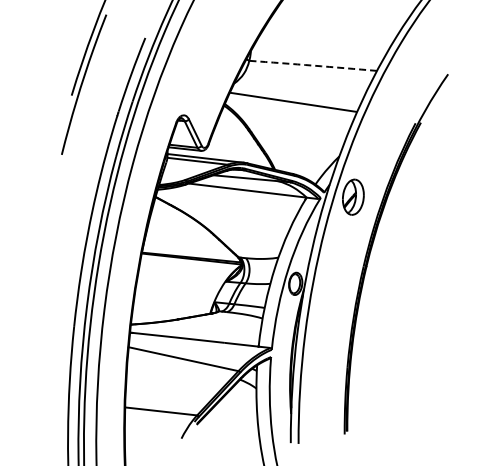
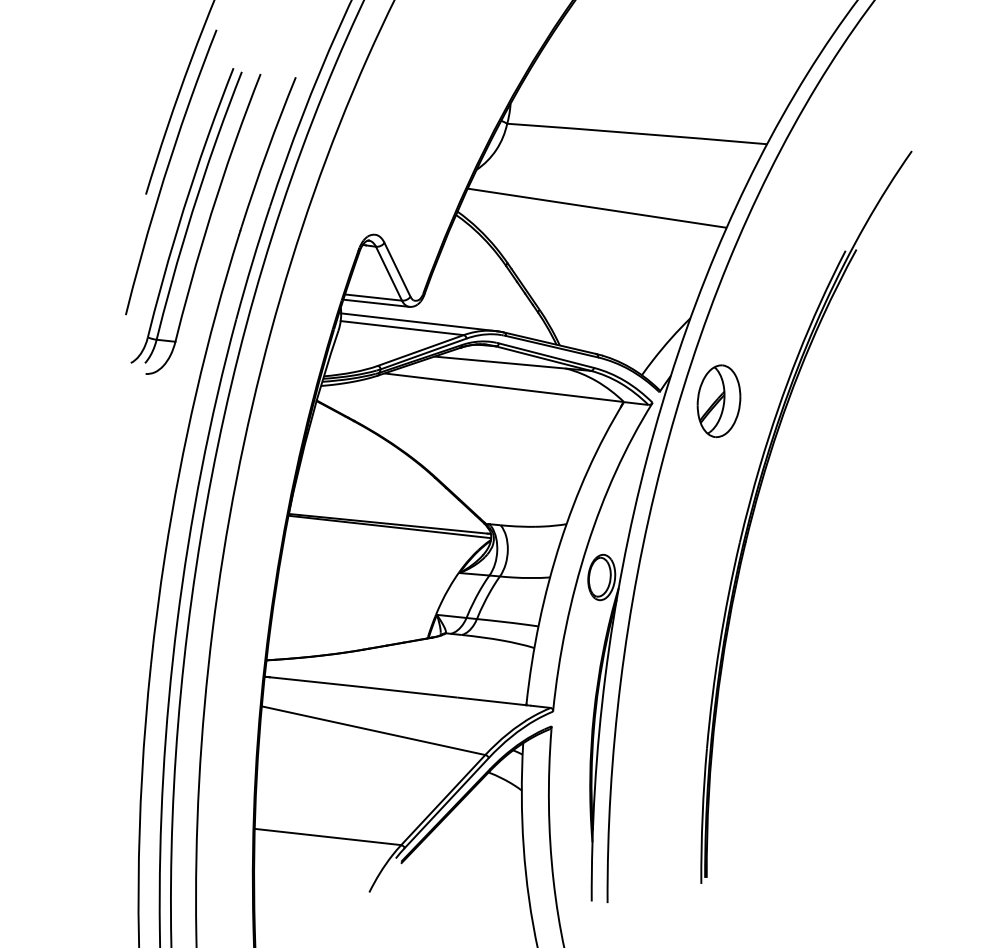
arc: (313, 65) -> (637, 133), dashed -> solid
part: (96, 108) -> (196, 220), added

